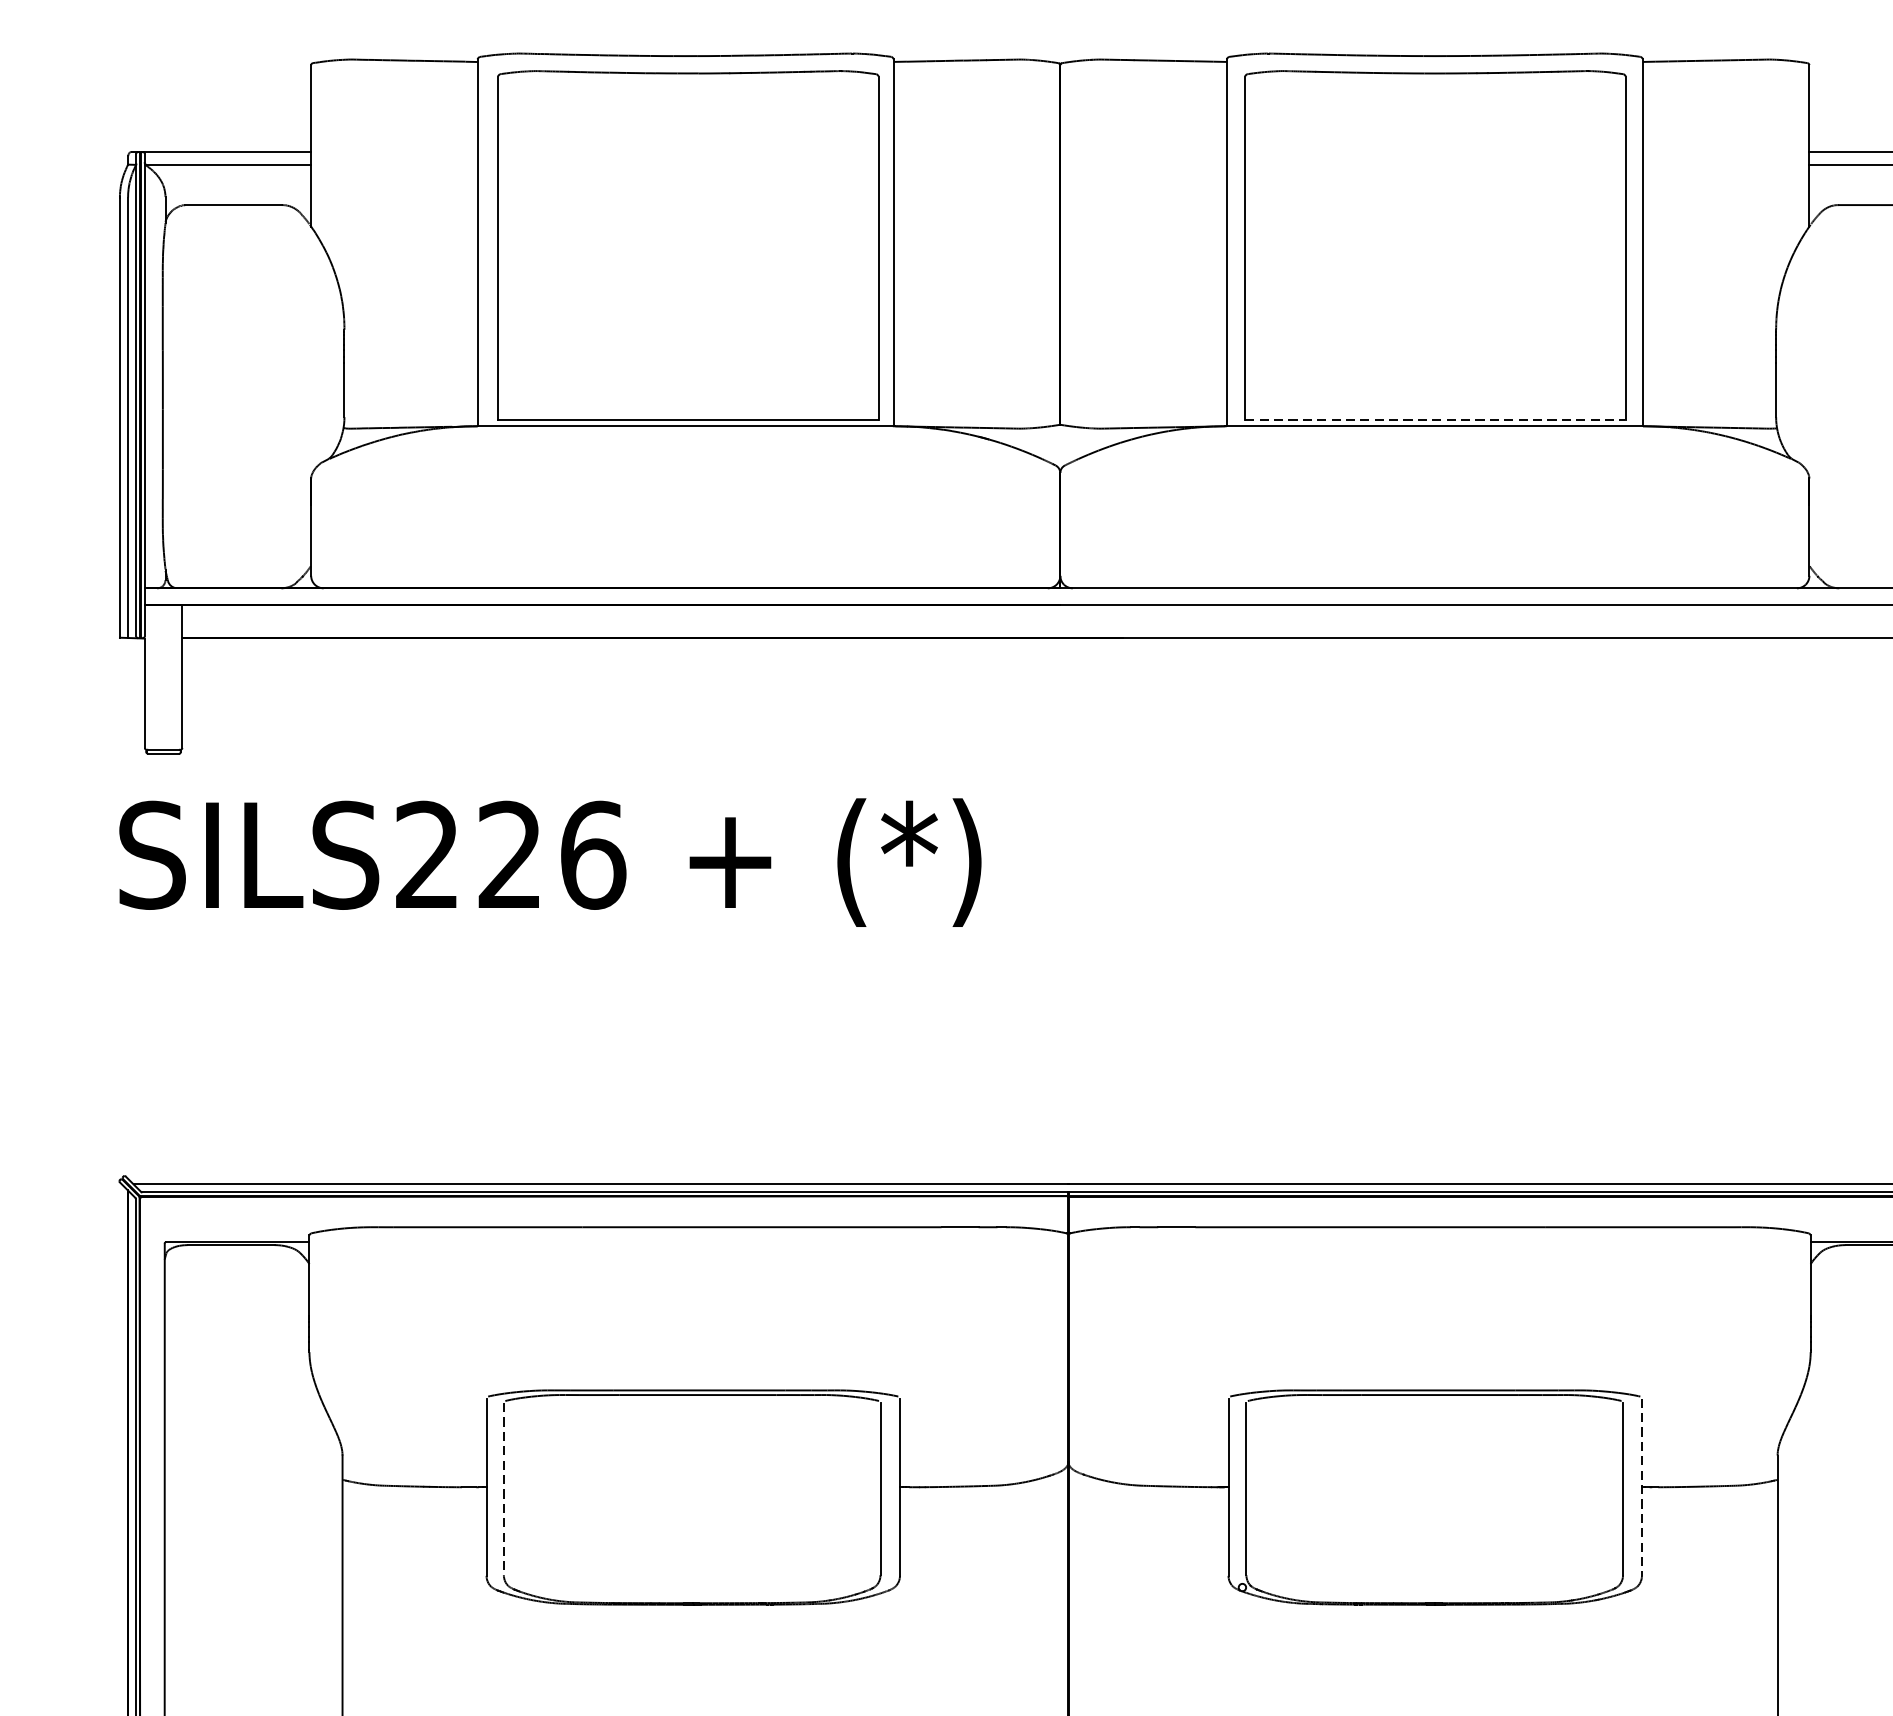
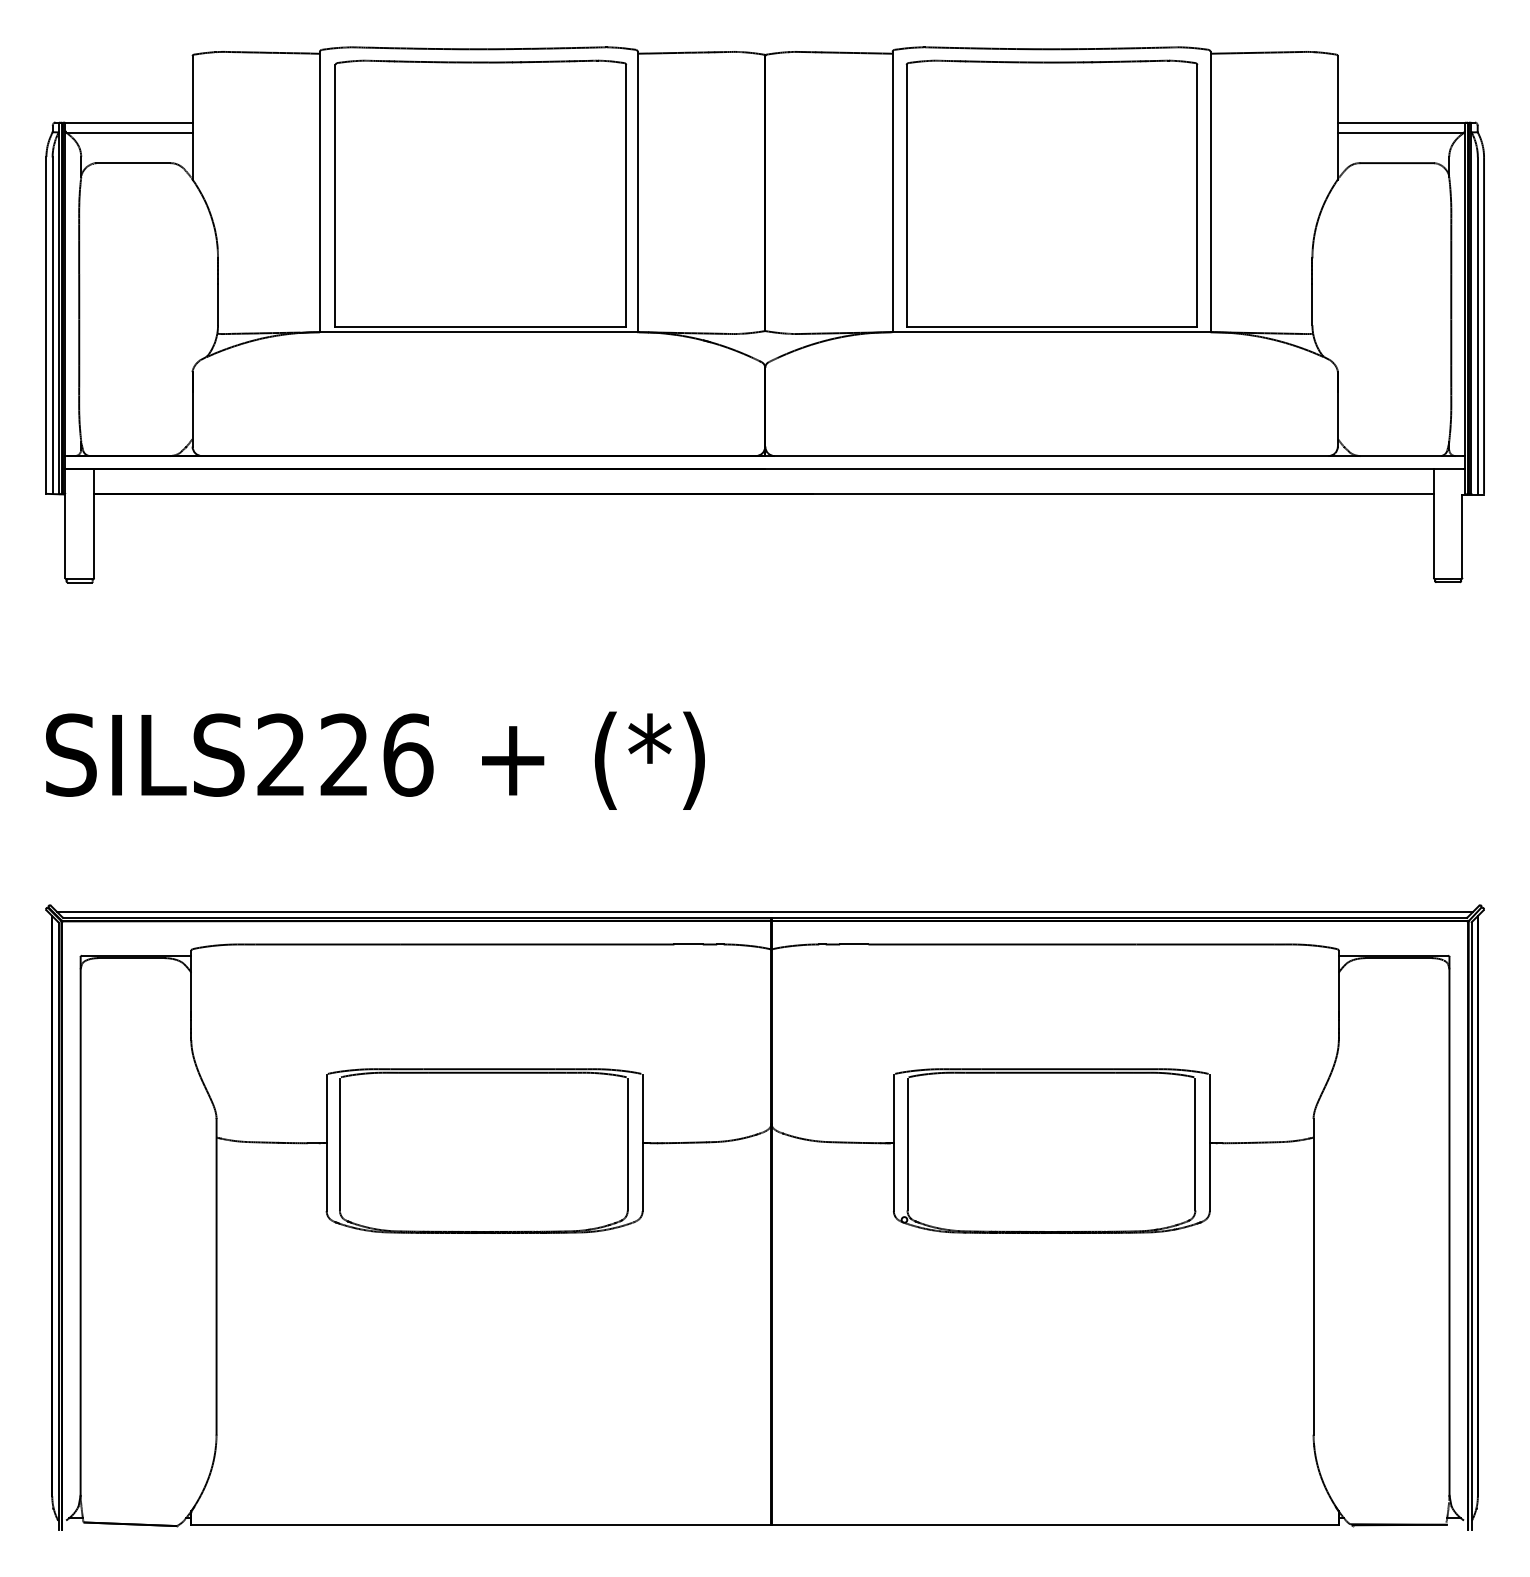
line: (1436, 420) -> (1052, 327), dashed -> solid
text: (550, 862) -> (375, 760), moved
line: (1641, 1487) -> (1209, 1143), dashed -> solid
line: (503, 1488) -> (339, 1144), dashed -> solid

